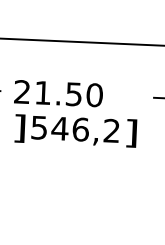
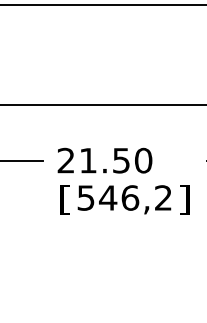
text: (20, 128) -> (65, 199), ] -> [

